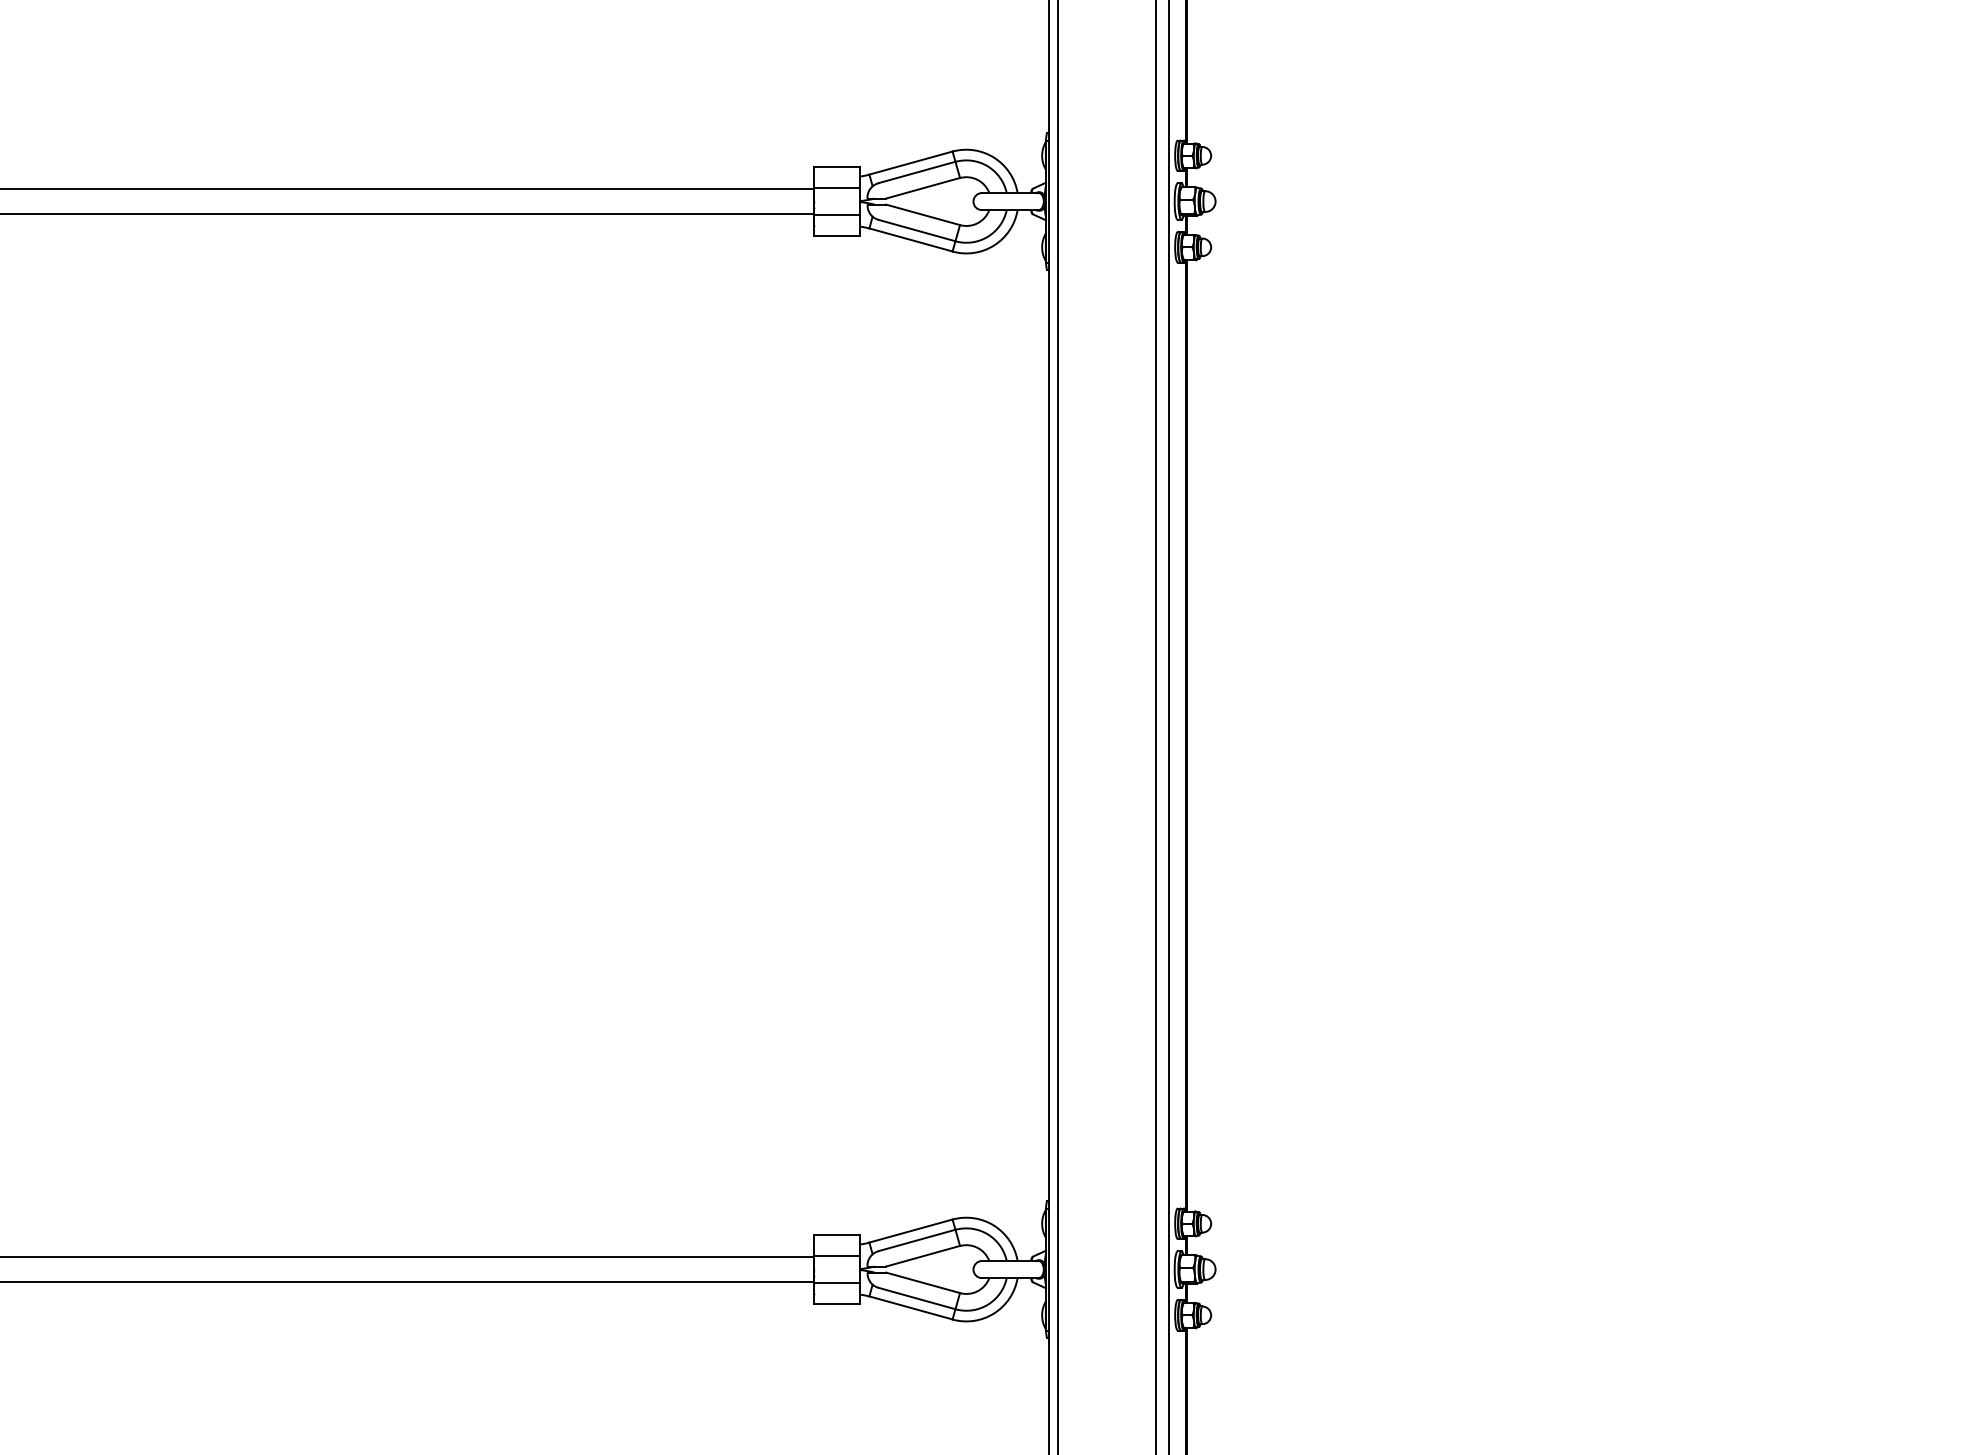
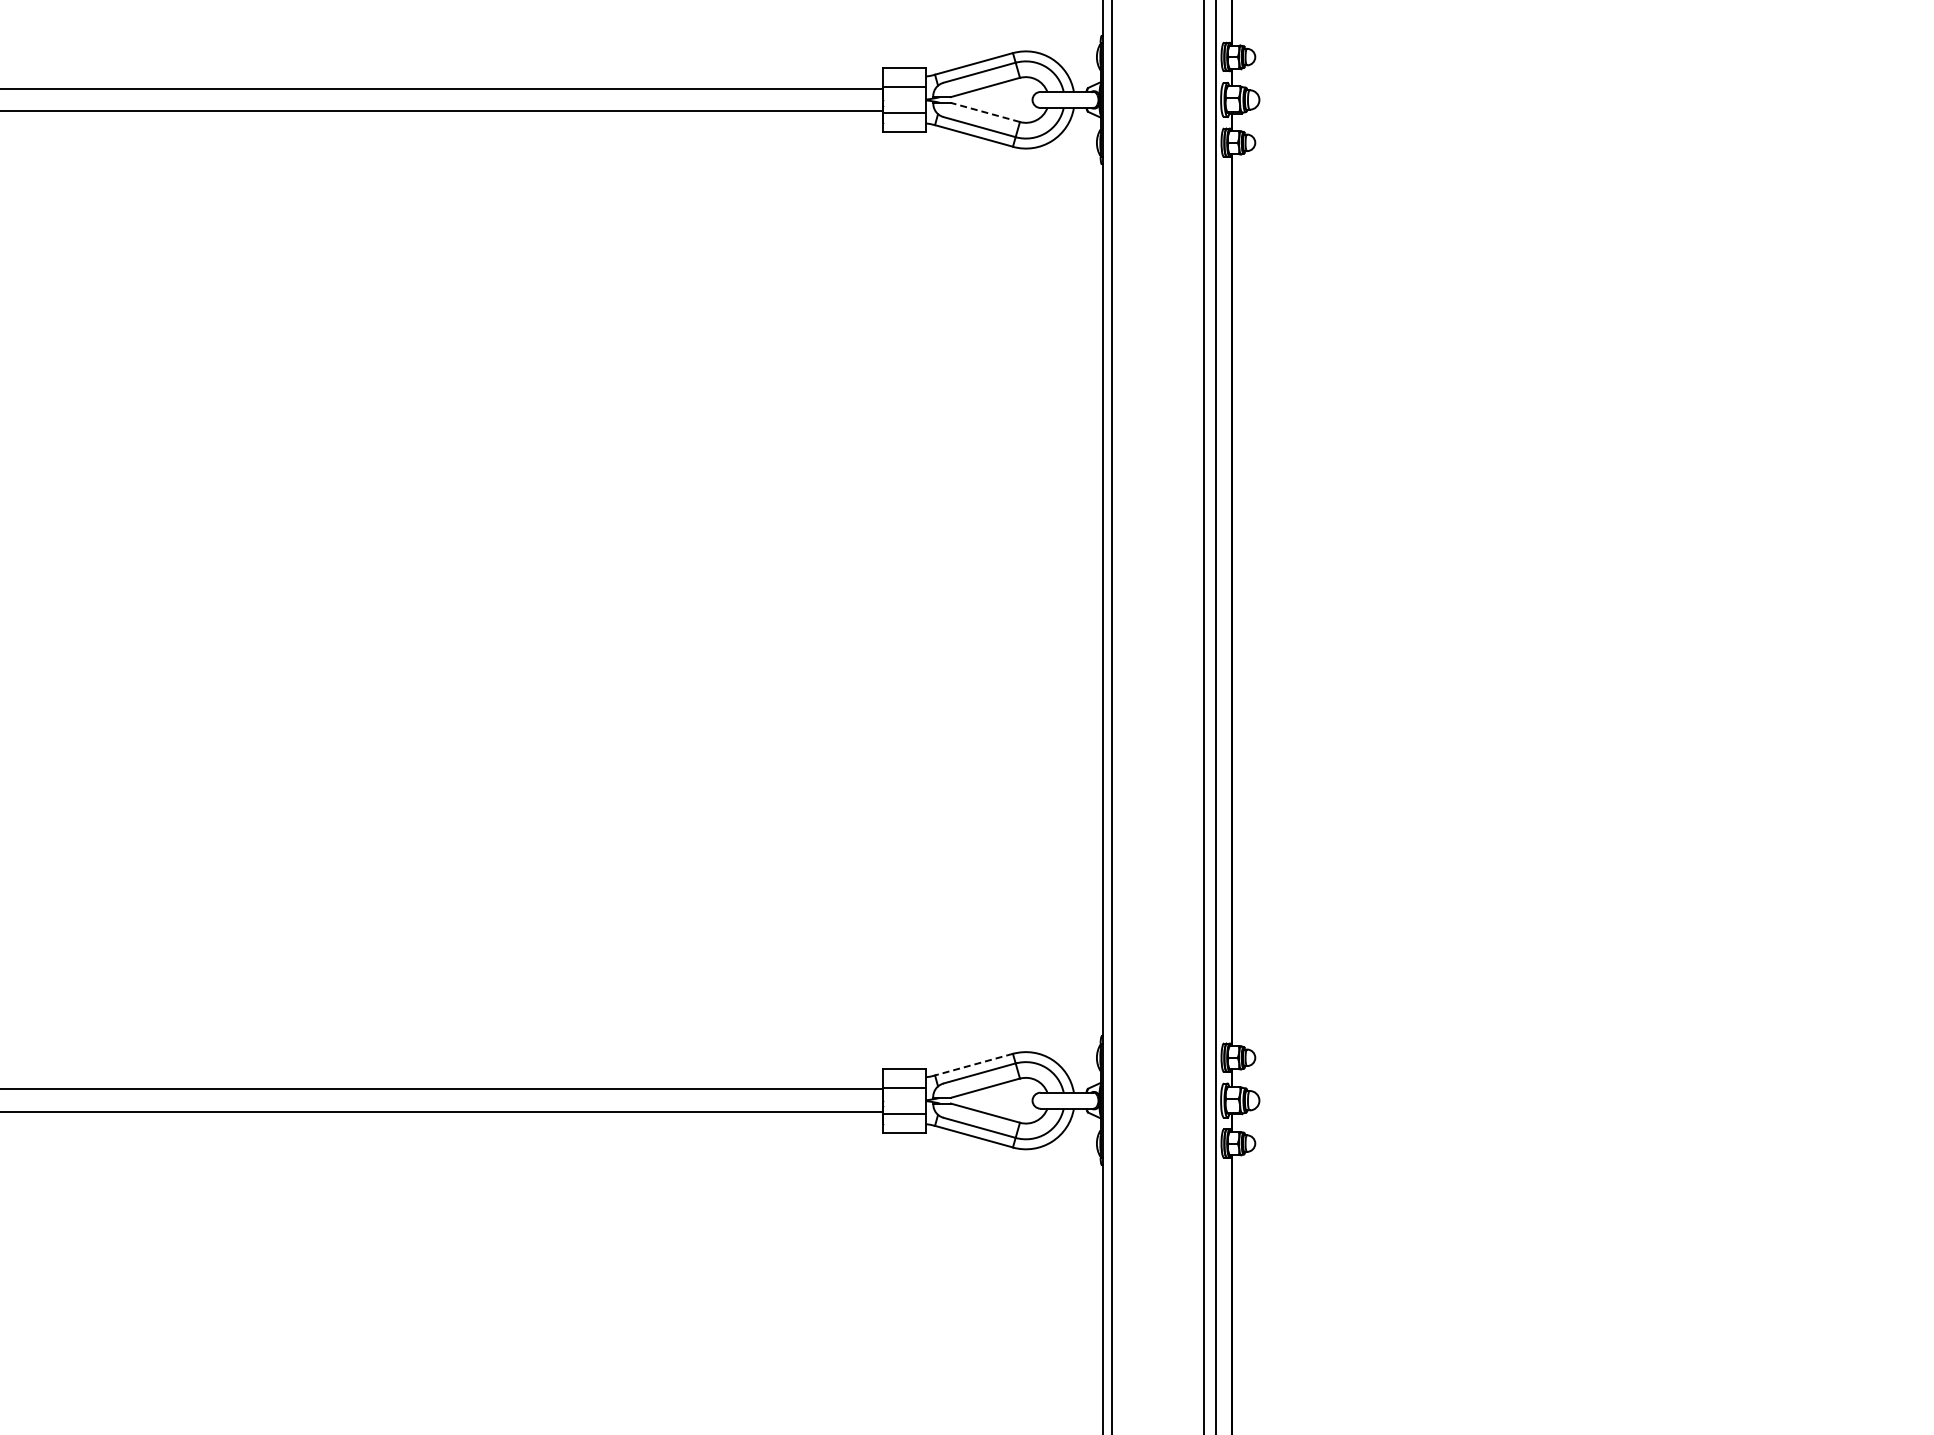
line: (923, 214) -> (985, 112), solid -> dashed
line: (910, 1230) -> (973, 1064), solid -> dashed

